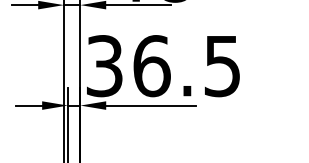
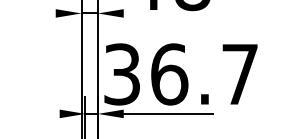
line: (25, 5) -> (43, 13), removed
line: (138, 5) -> (156, 13), removed
text: (221, 66) -> (239, 74), 36.5 -> 36.7
line: (29, 105) -> (47, 113), removed

